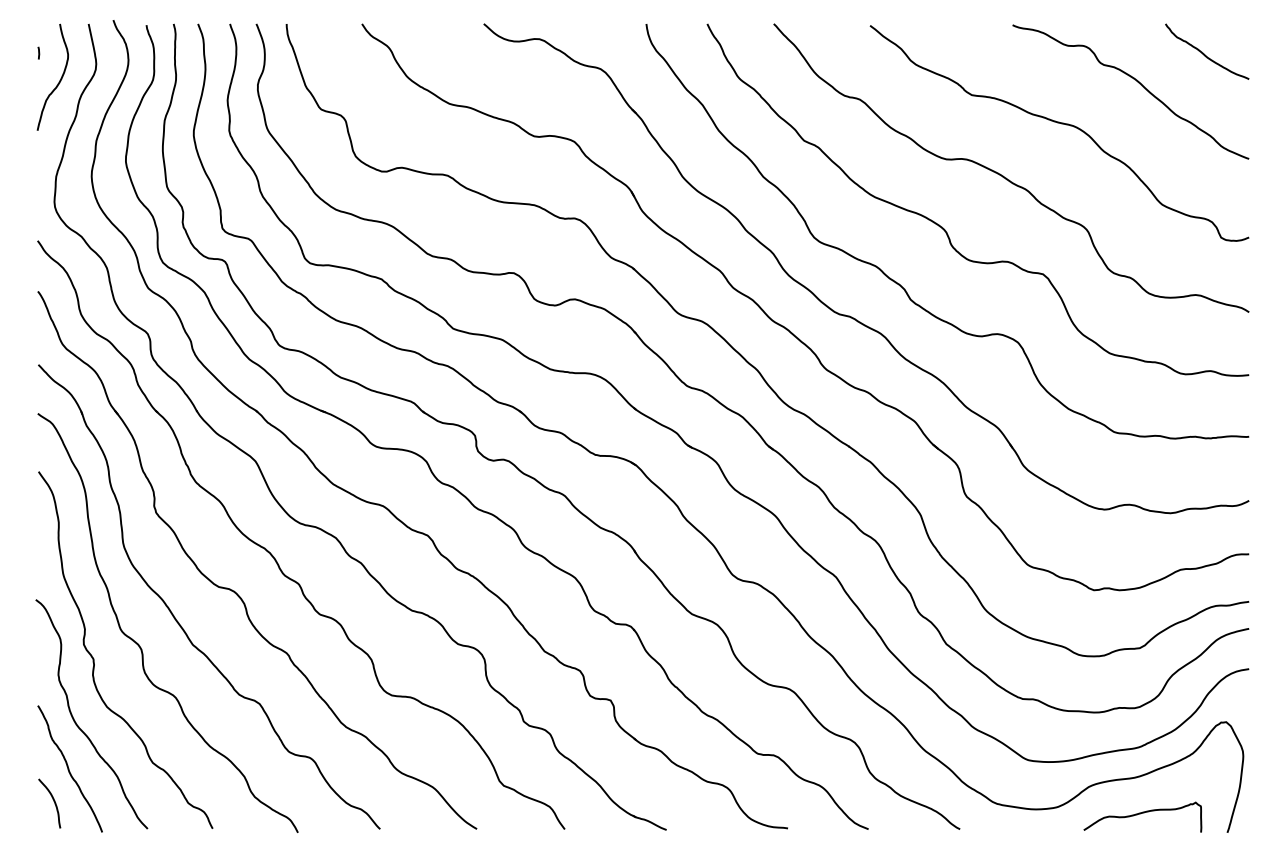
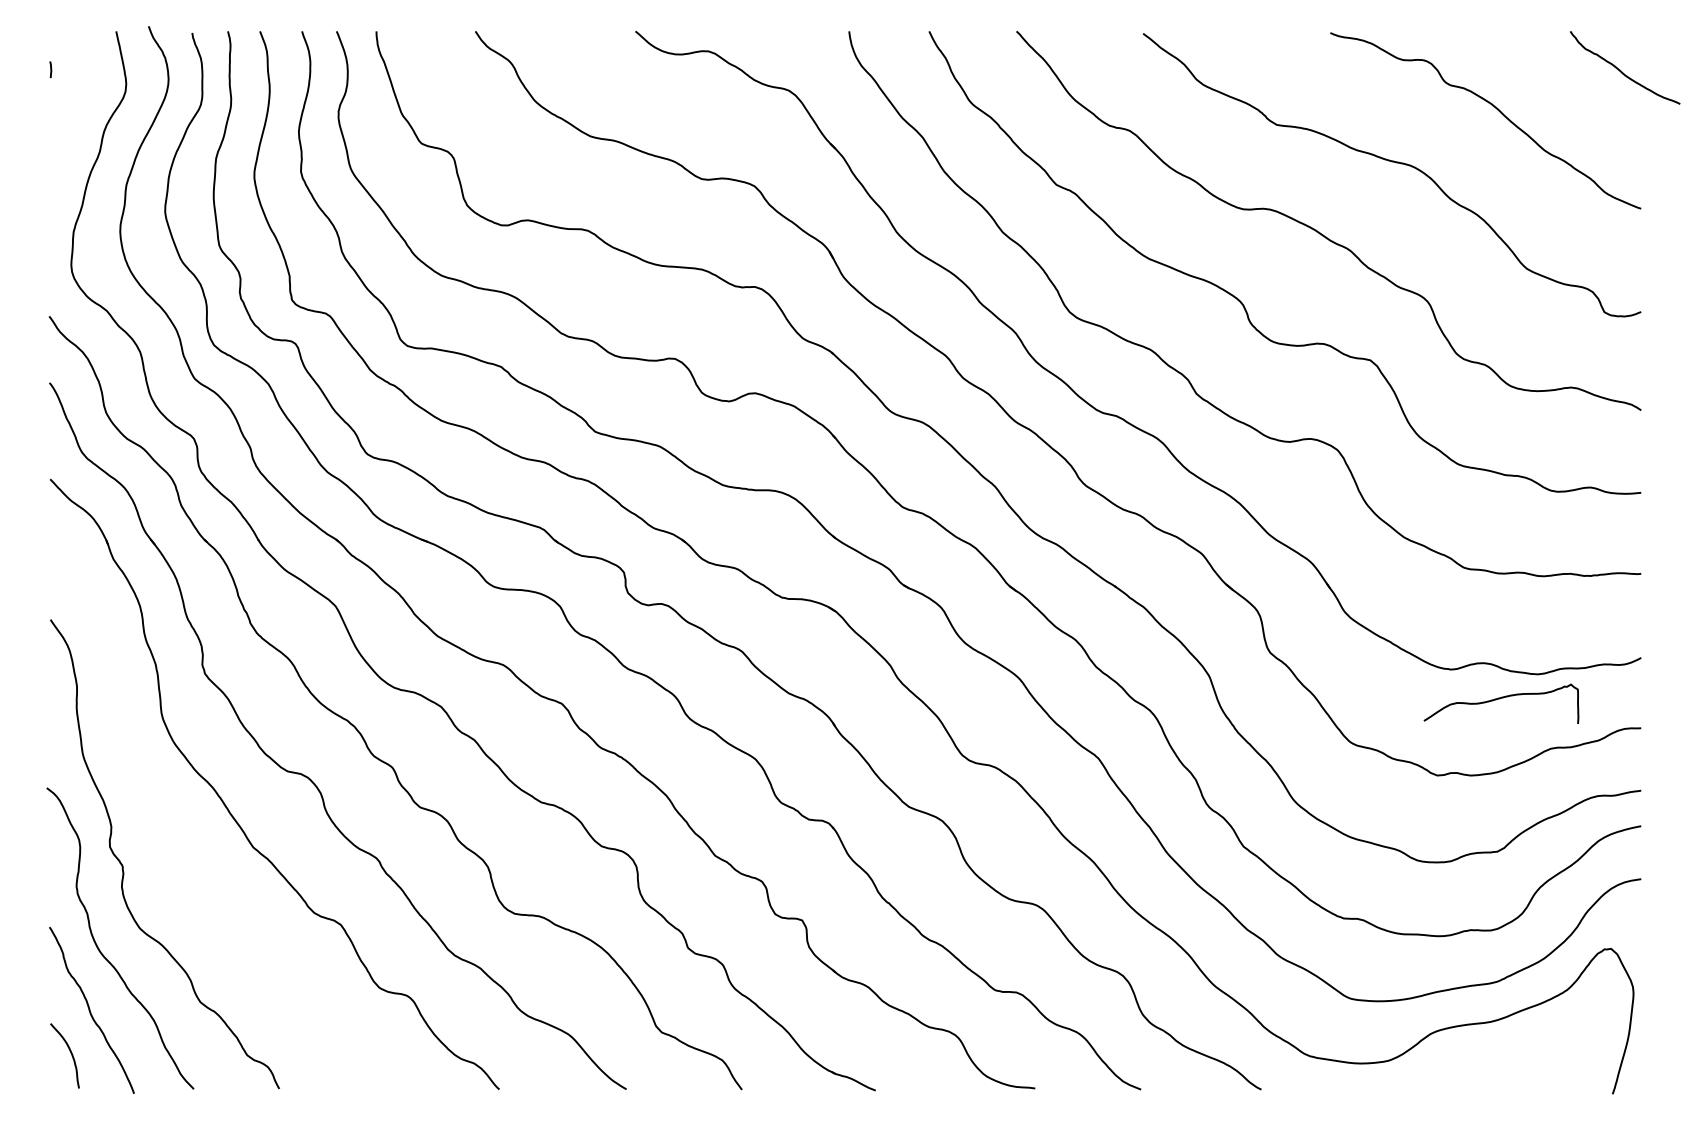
curve: (1204, 53) -> (1621, 70), moved
curve: (59, 81) -> (77, 106), removed
curve: (139, 644) -> (182, 846), removed
curve: (1141, 813) -> (1499, 699), moved

